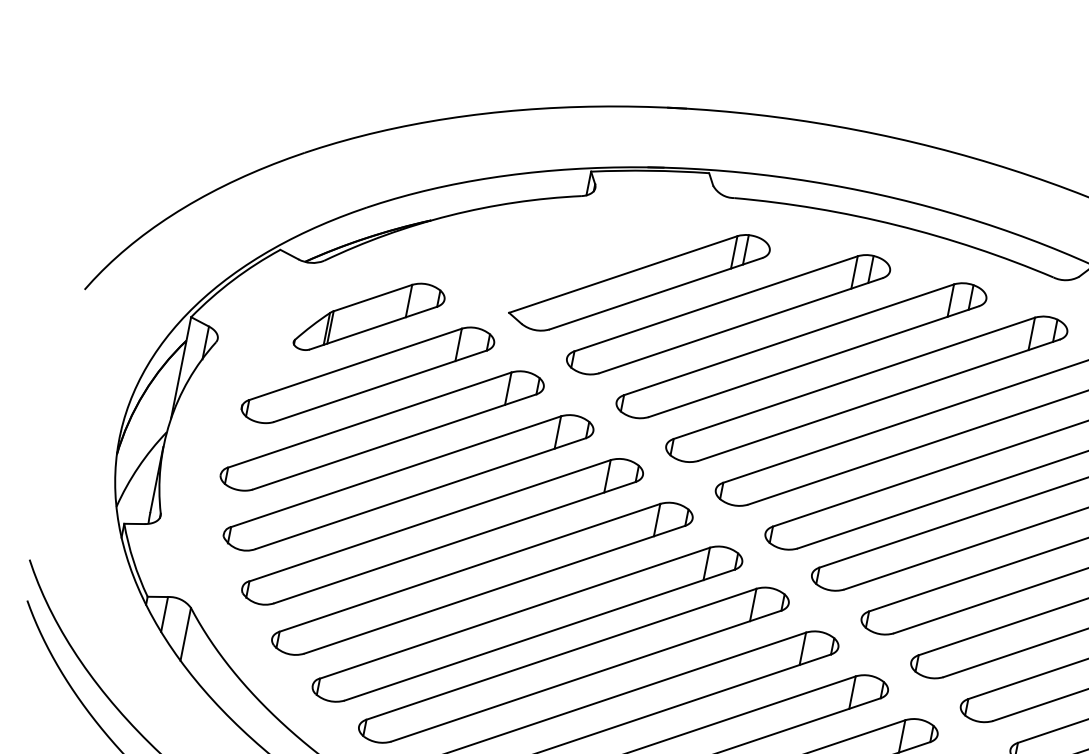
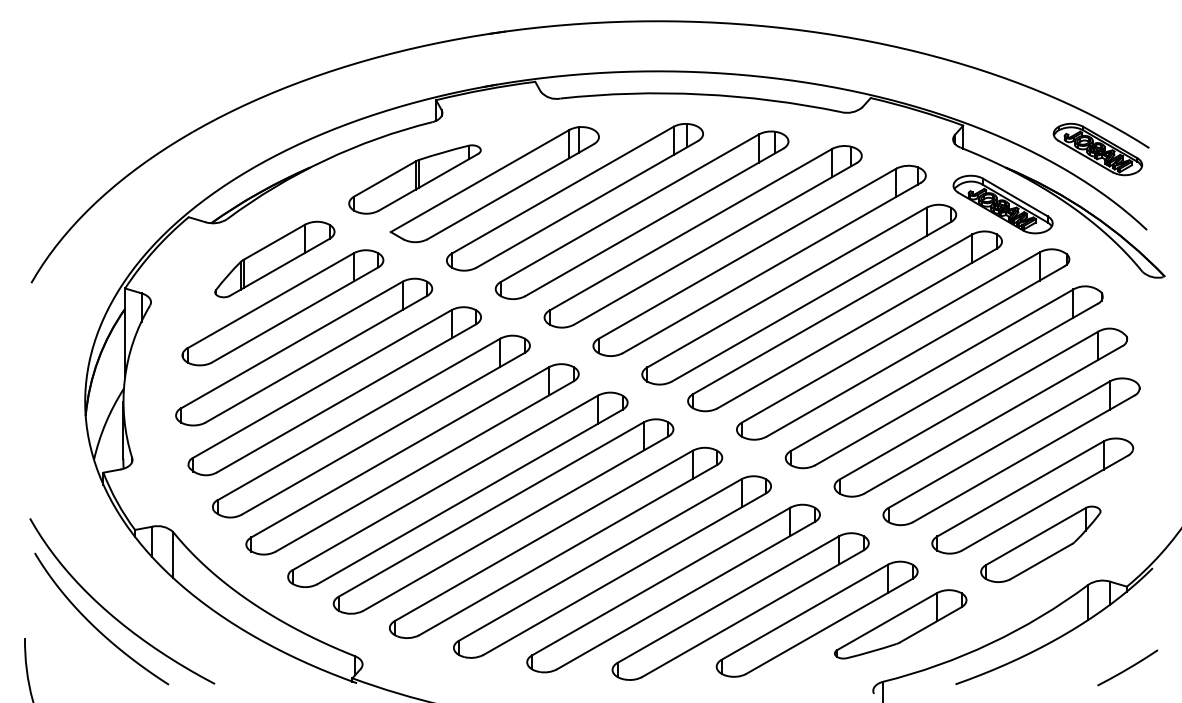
part: (548, 257) -> (414, 179), added

